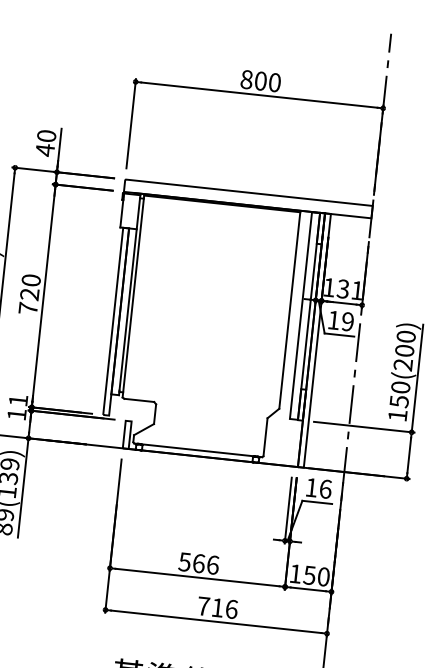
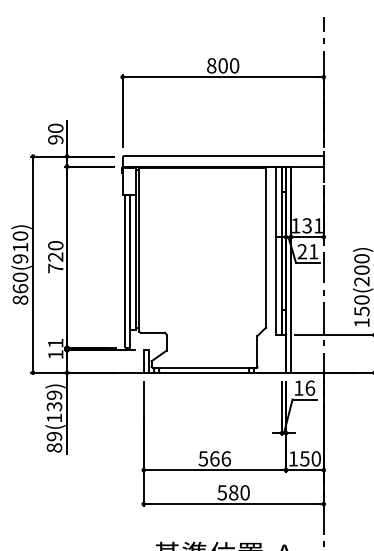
text: (44, 149) -> (55, 139), 40 -> 90
text: (340, 320) -> (307, 251), 19 -> 21
text: (217, 607) -> (233, 492), 716 -> 580

